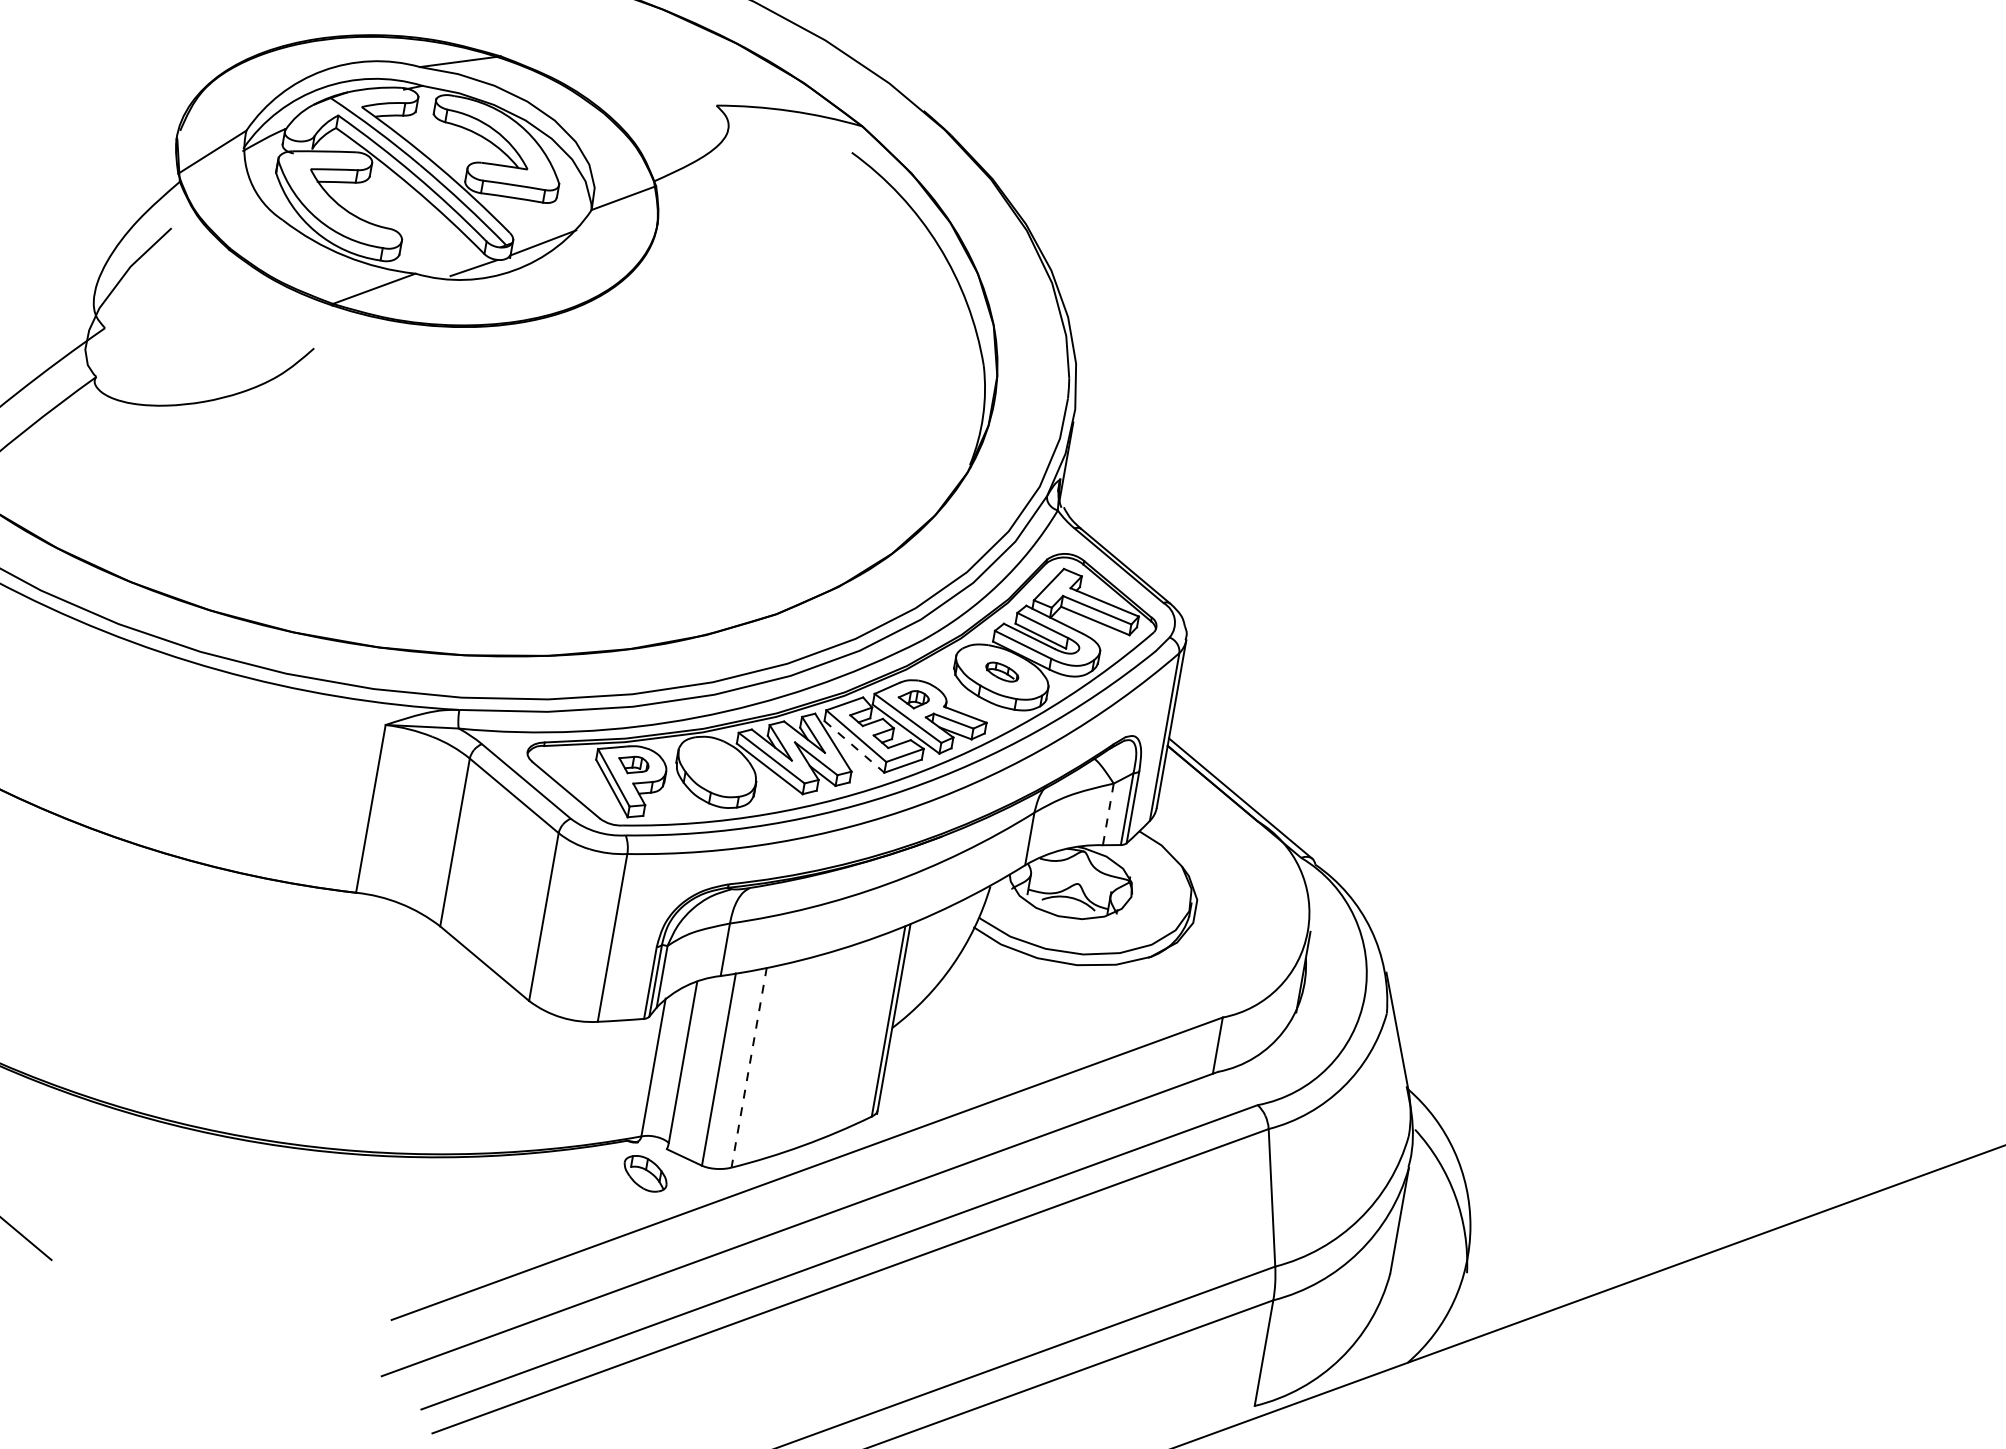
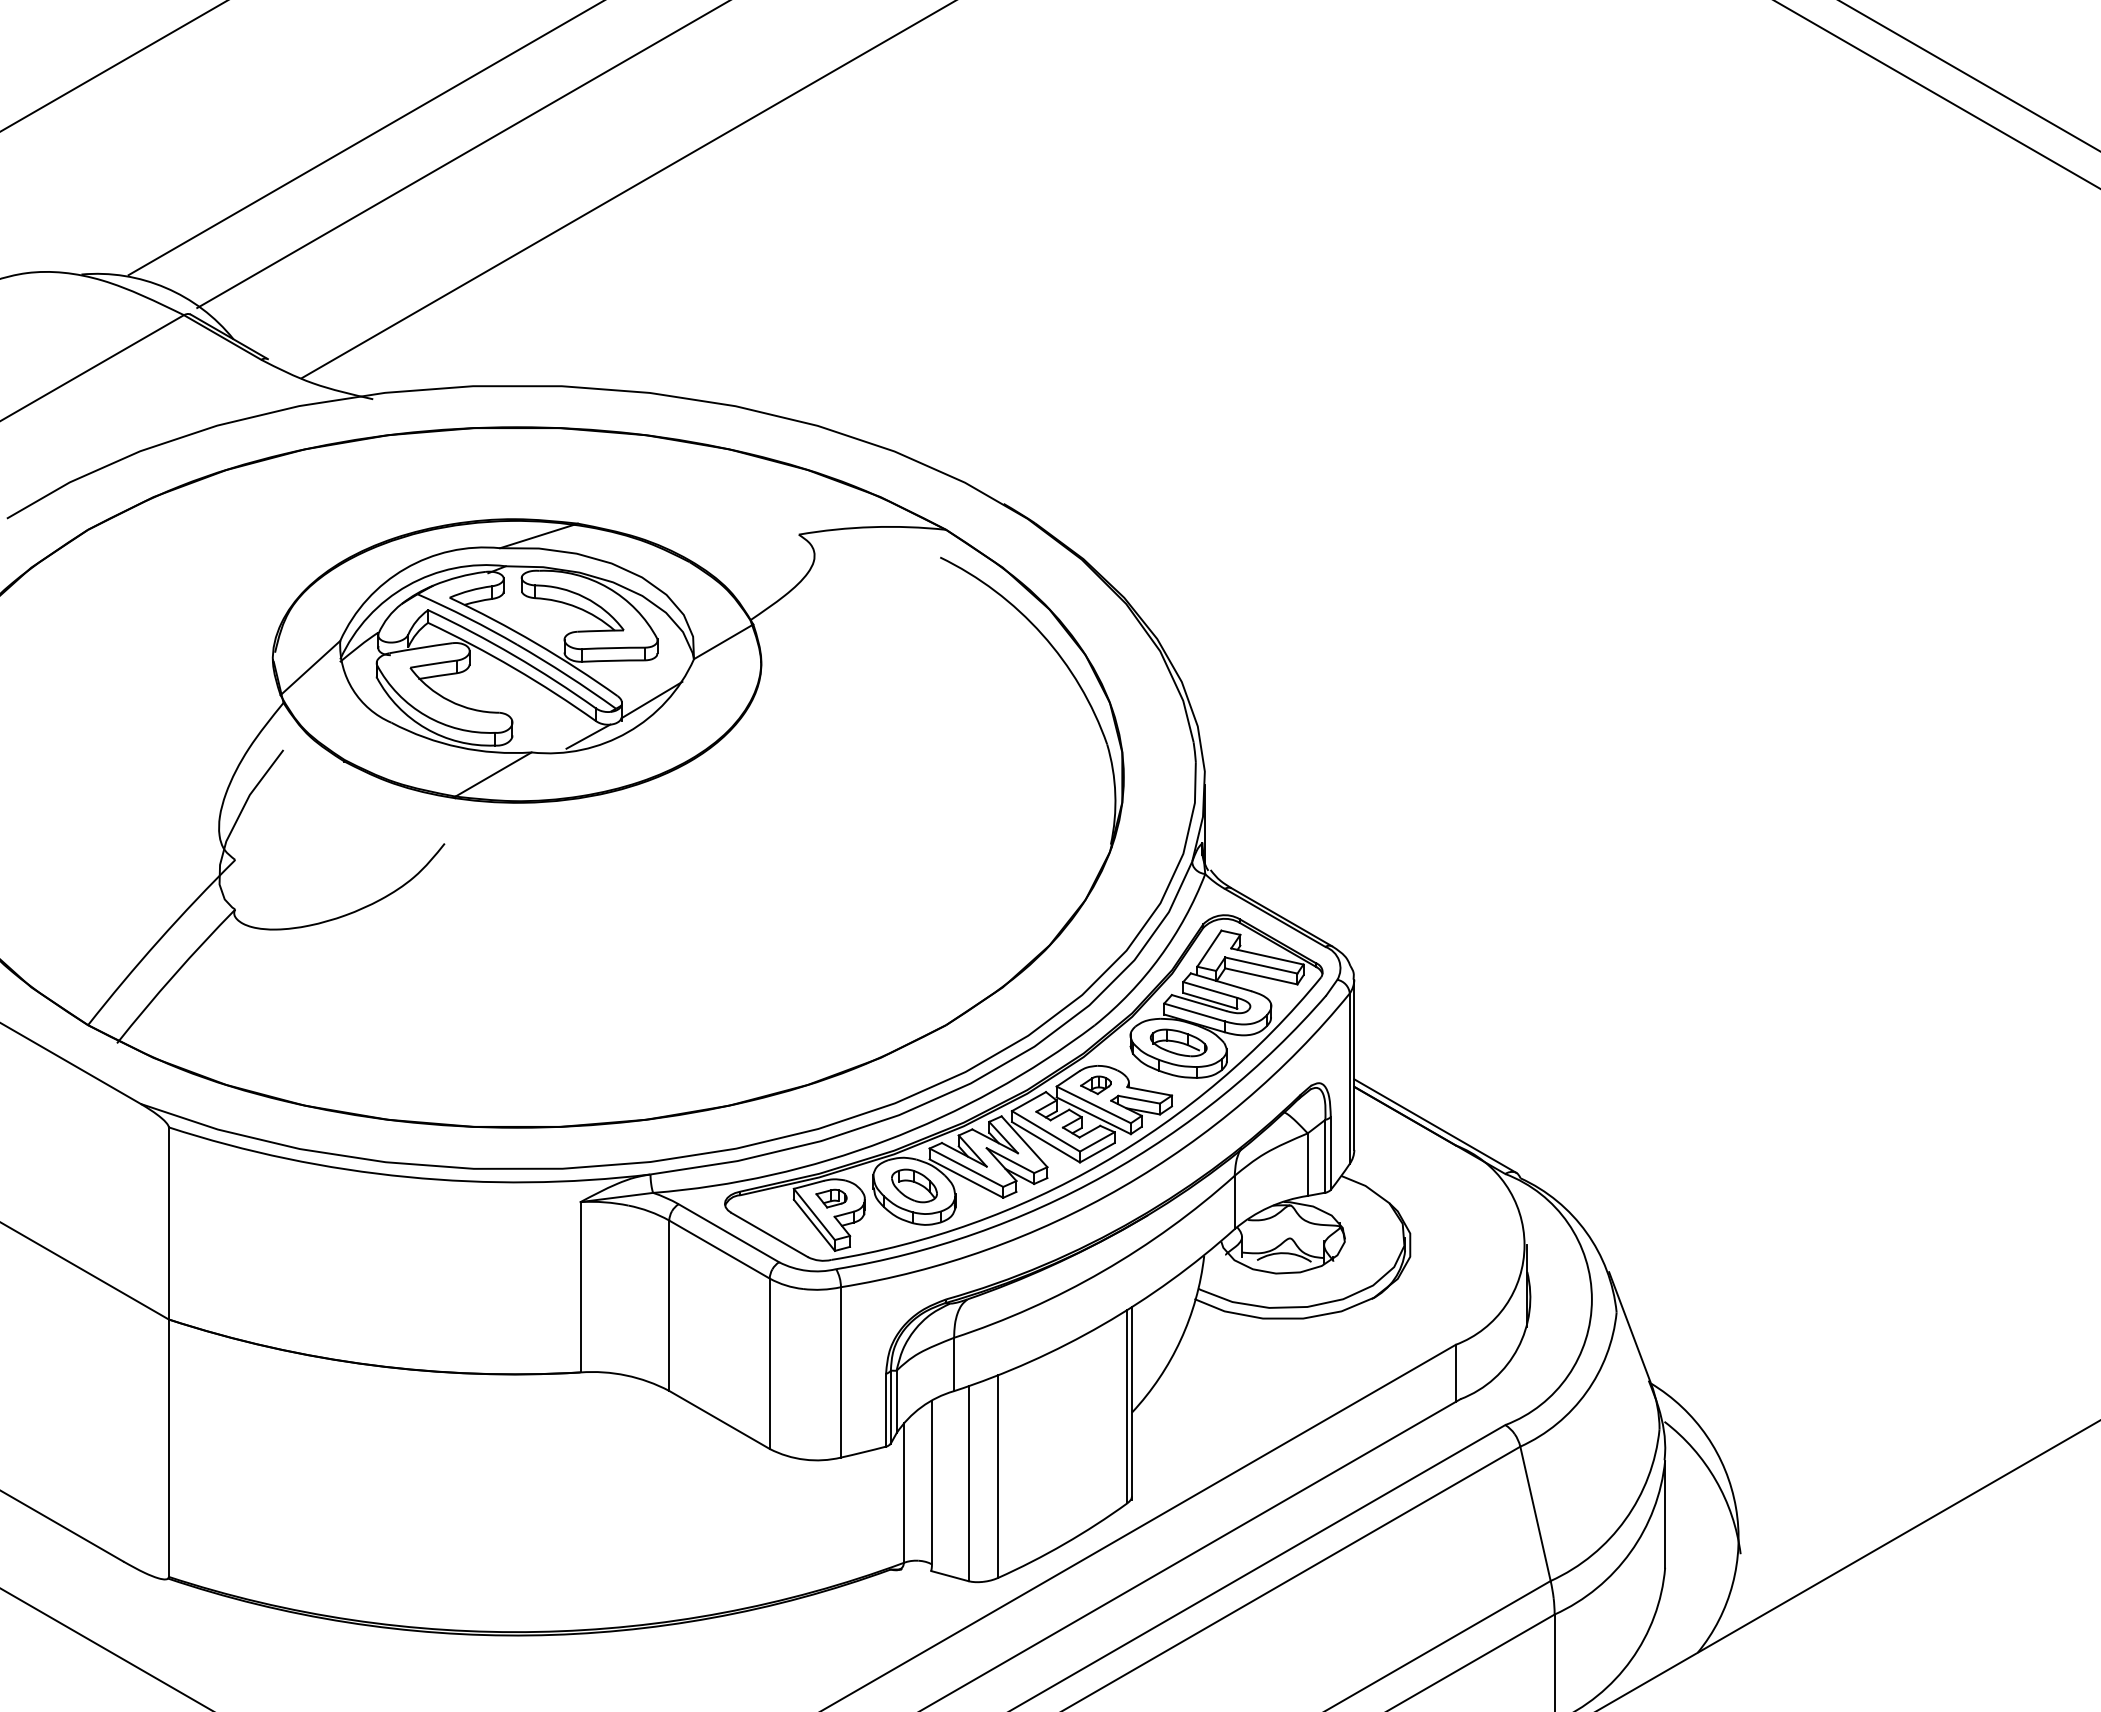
part: (1002, 671) -> (1178, 1042), size x1.67
line: (854, 747) -> (1046, 1142), dashed -> solid
line: (1107, 815) -> (1307, 1165), dashed -> solid
line: (749, 1067) -> (998, 1476), dashed -> solid
part: (645, 1173) -> (914, 1185), moved

